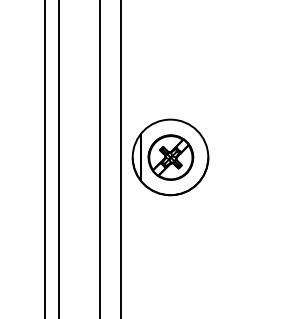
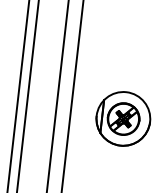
part: (170, 157) -> (123, 118), moved

